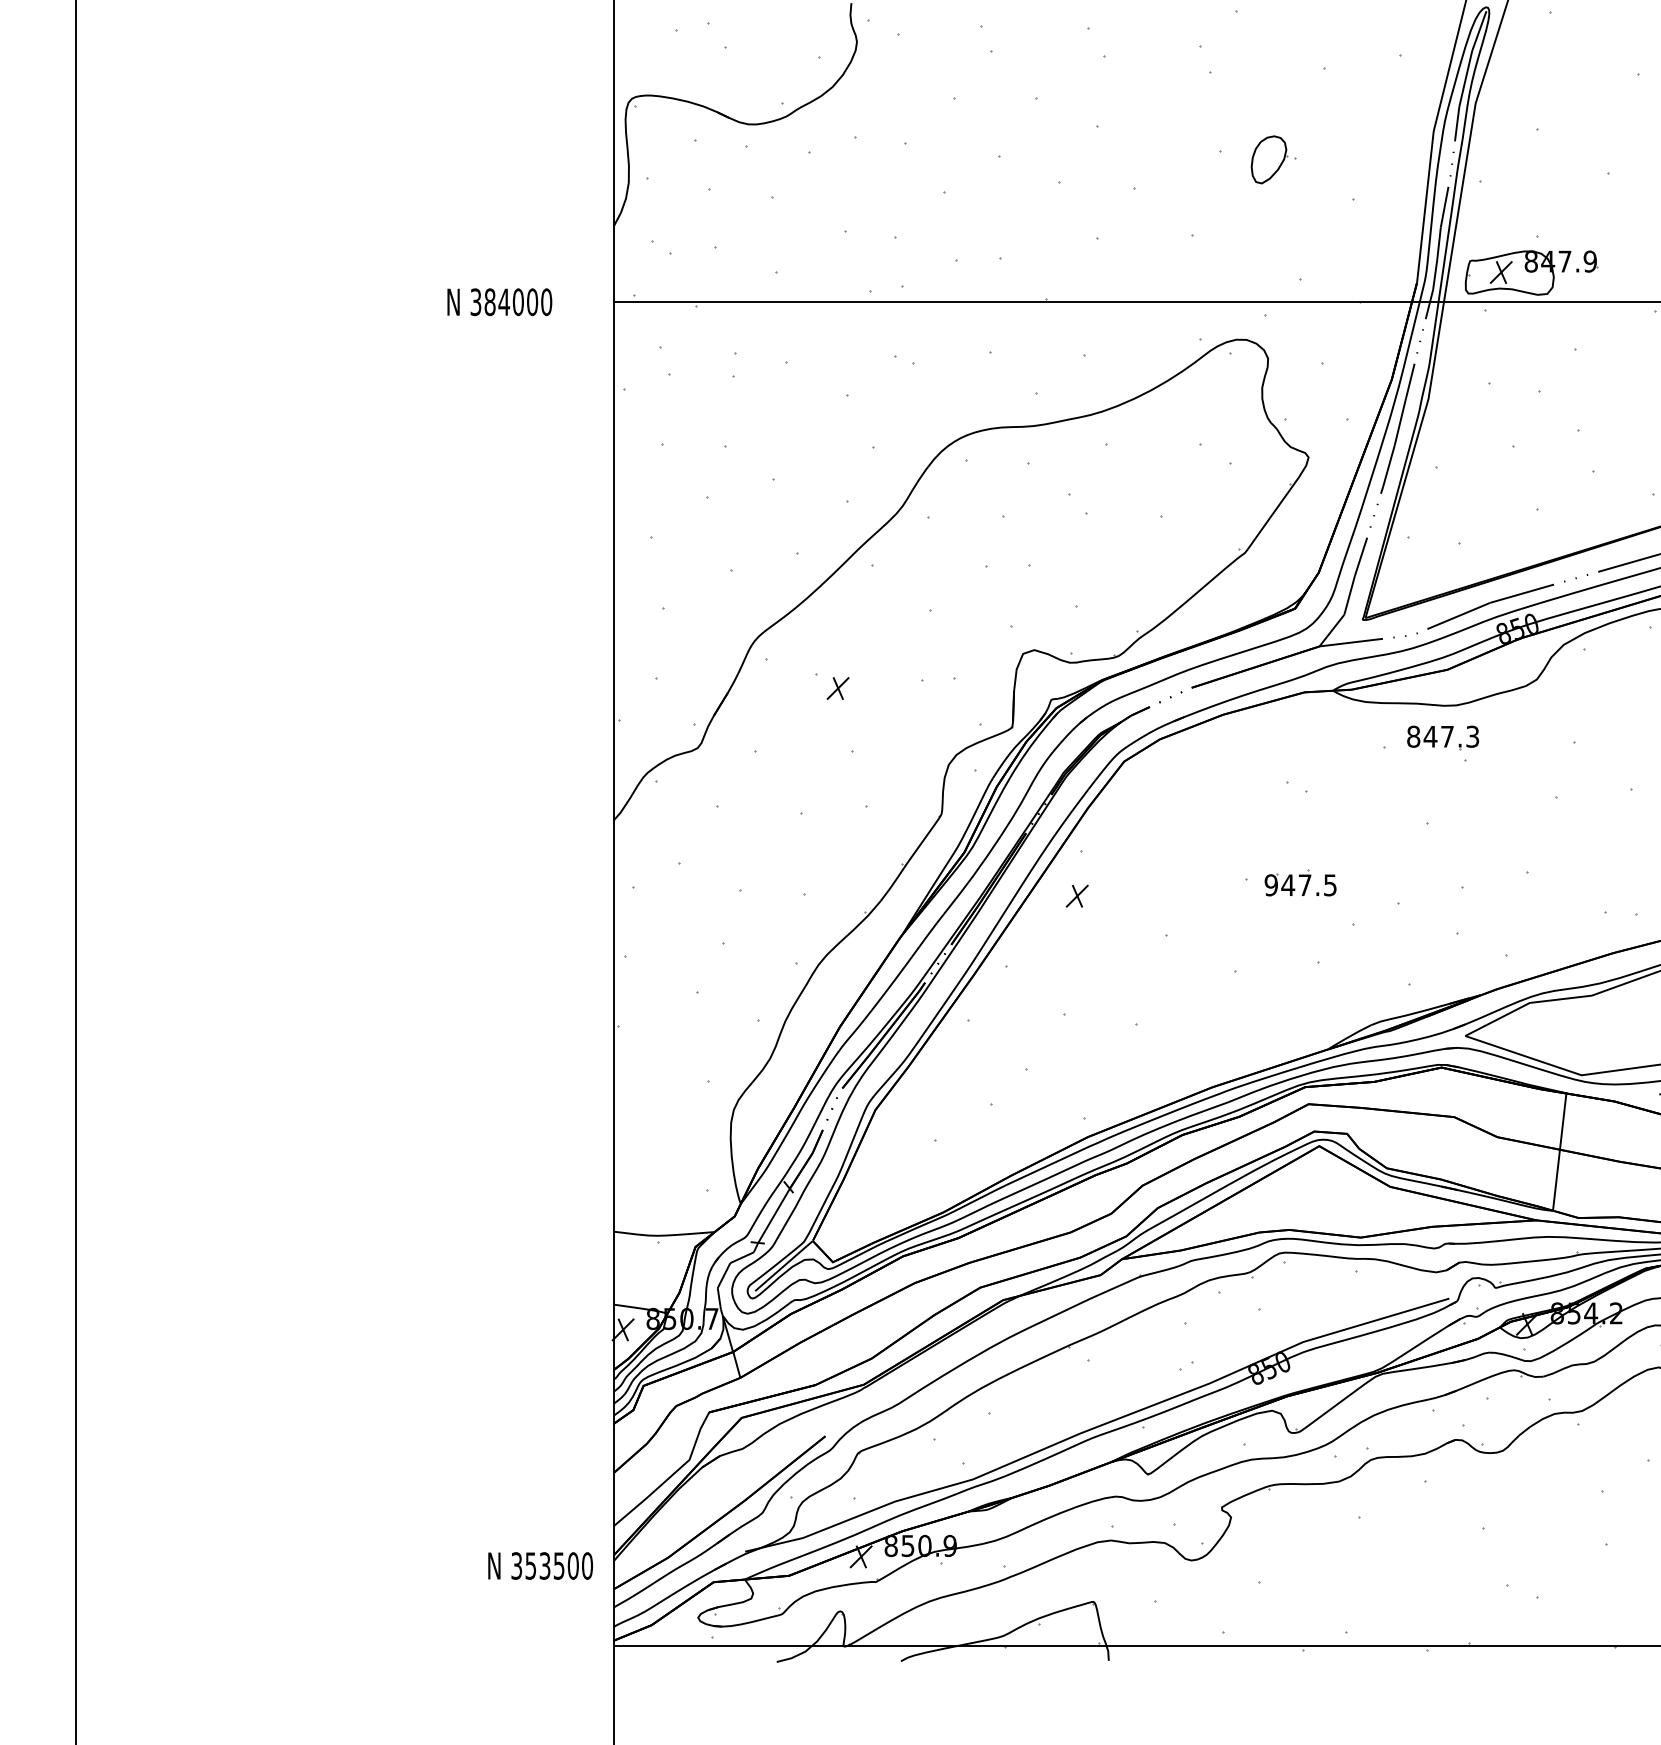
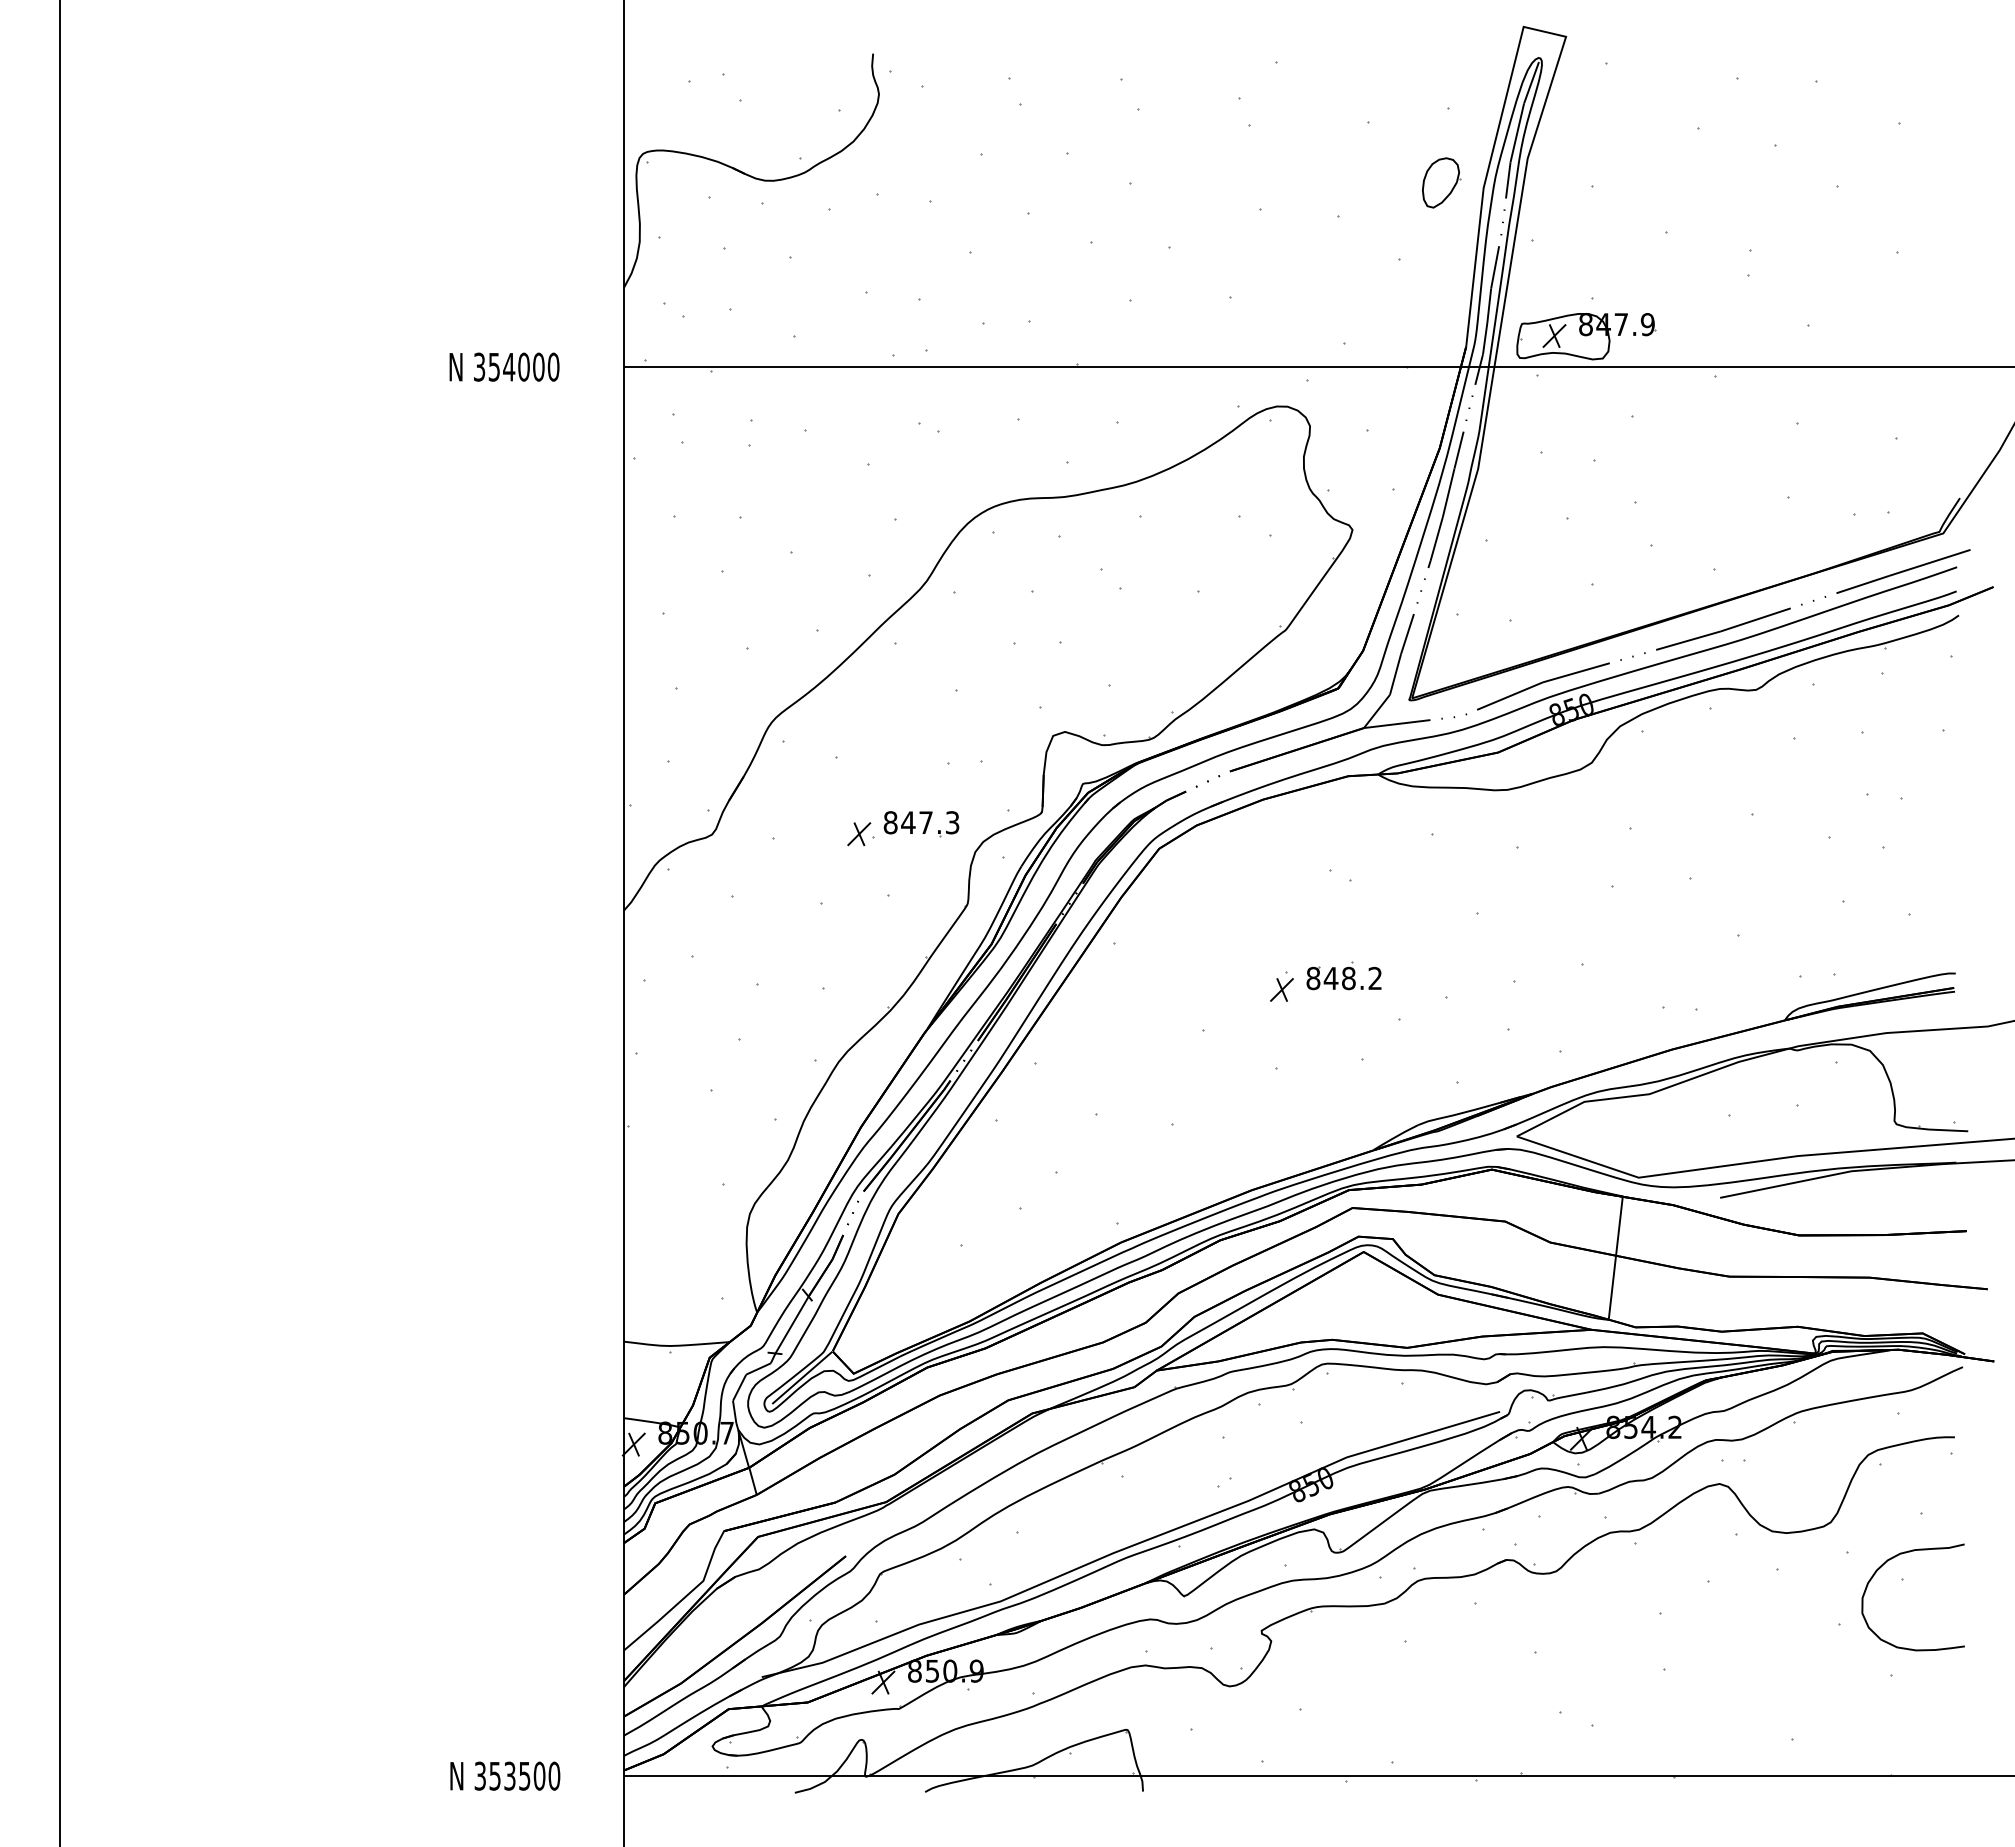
part: (1269, 159) -> (1441, 182), moved
text: (490, 301) -> (494, 366), 384000 -> 354000
part: (838, 688) -> (859, 834), moved
part: (1443, 738) -> (921, 824), moved
text: (1300, 885) -> (1343, 978), 947.5 -> 848.2
part: (1076, 895) -> (1281, 989), moved
text: (540, 1565) -> (505, 1775), moved

